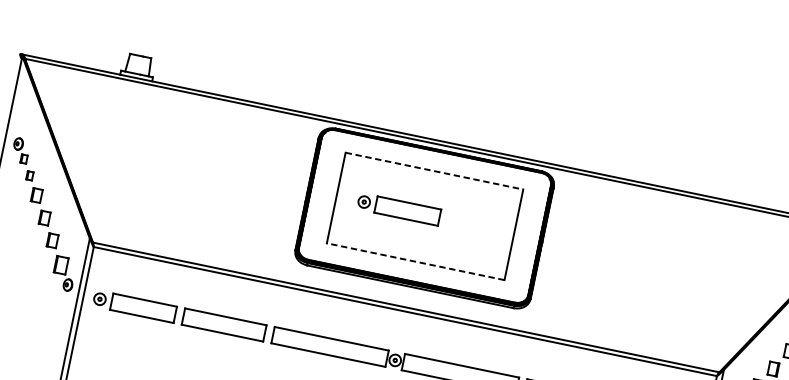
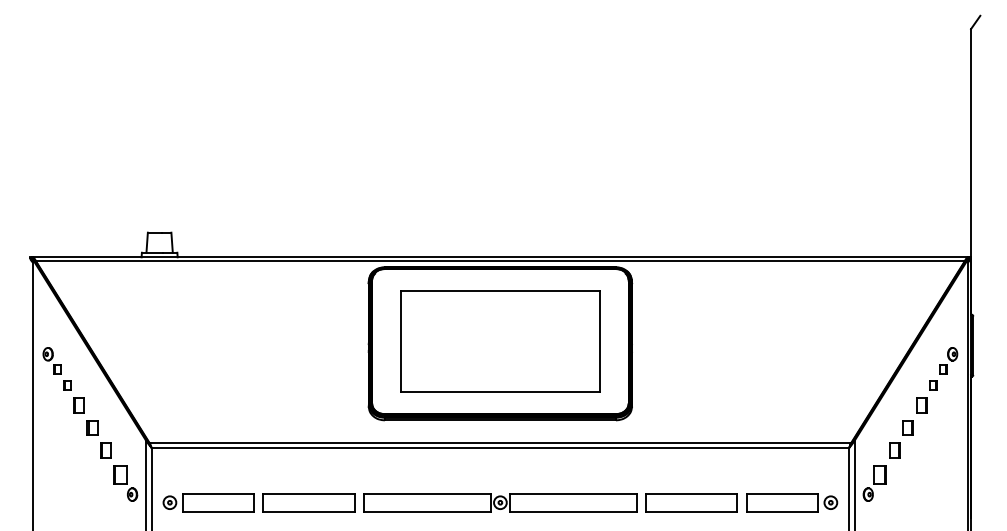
line: (434, 170) -> (500, 290), dashed -> solid
part: (398, 209) -> (470, 339), removed
line: (414, 261) -> (499, 392), dashed -> solid

